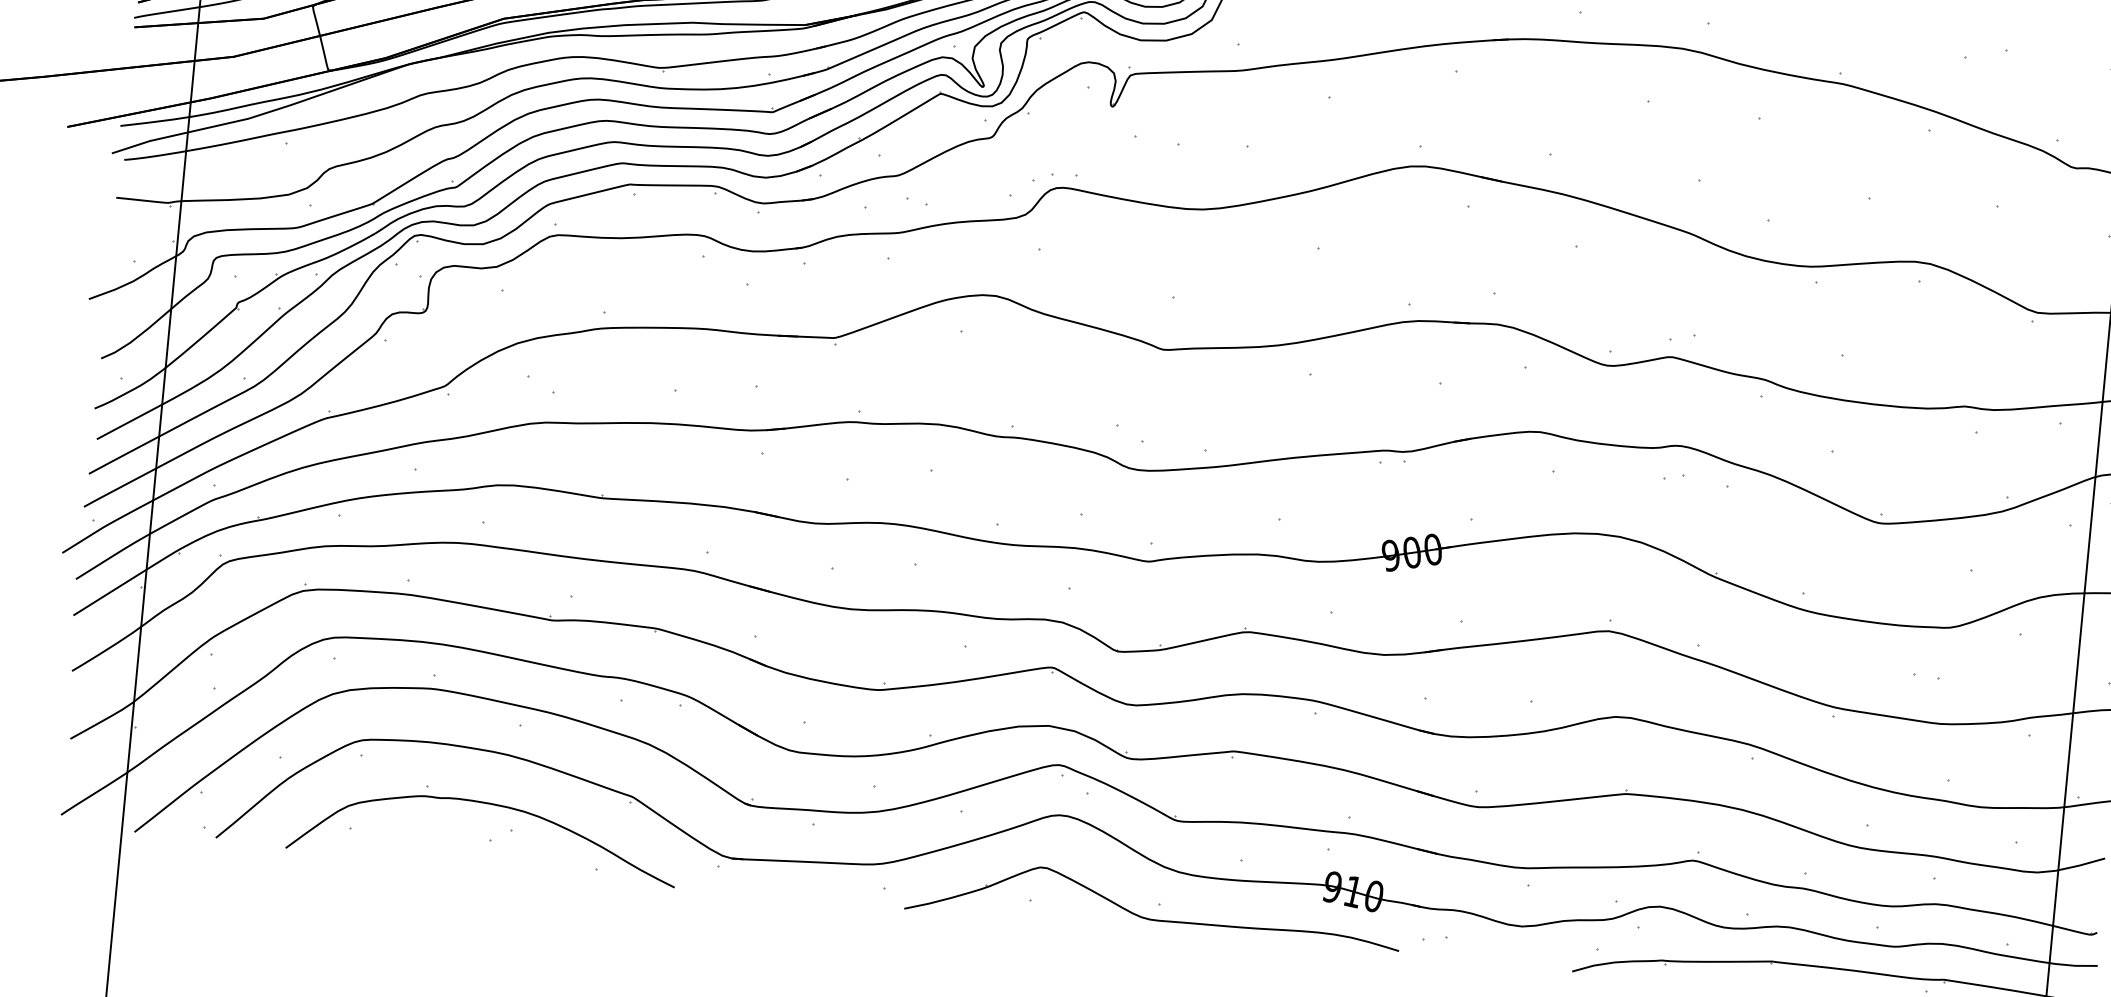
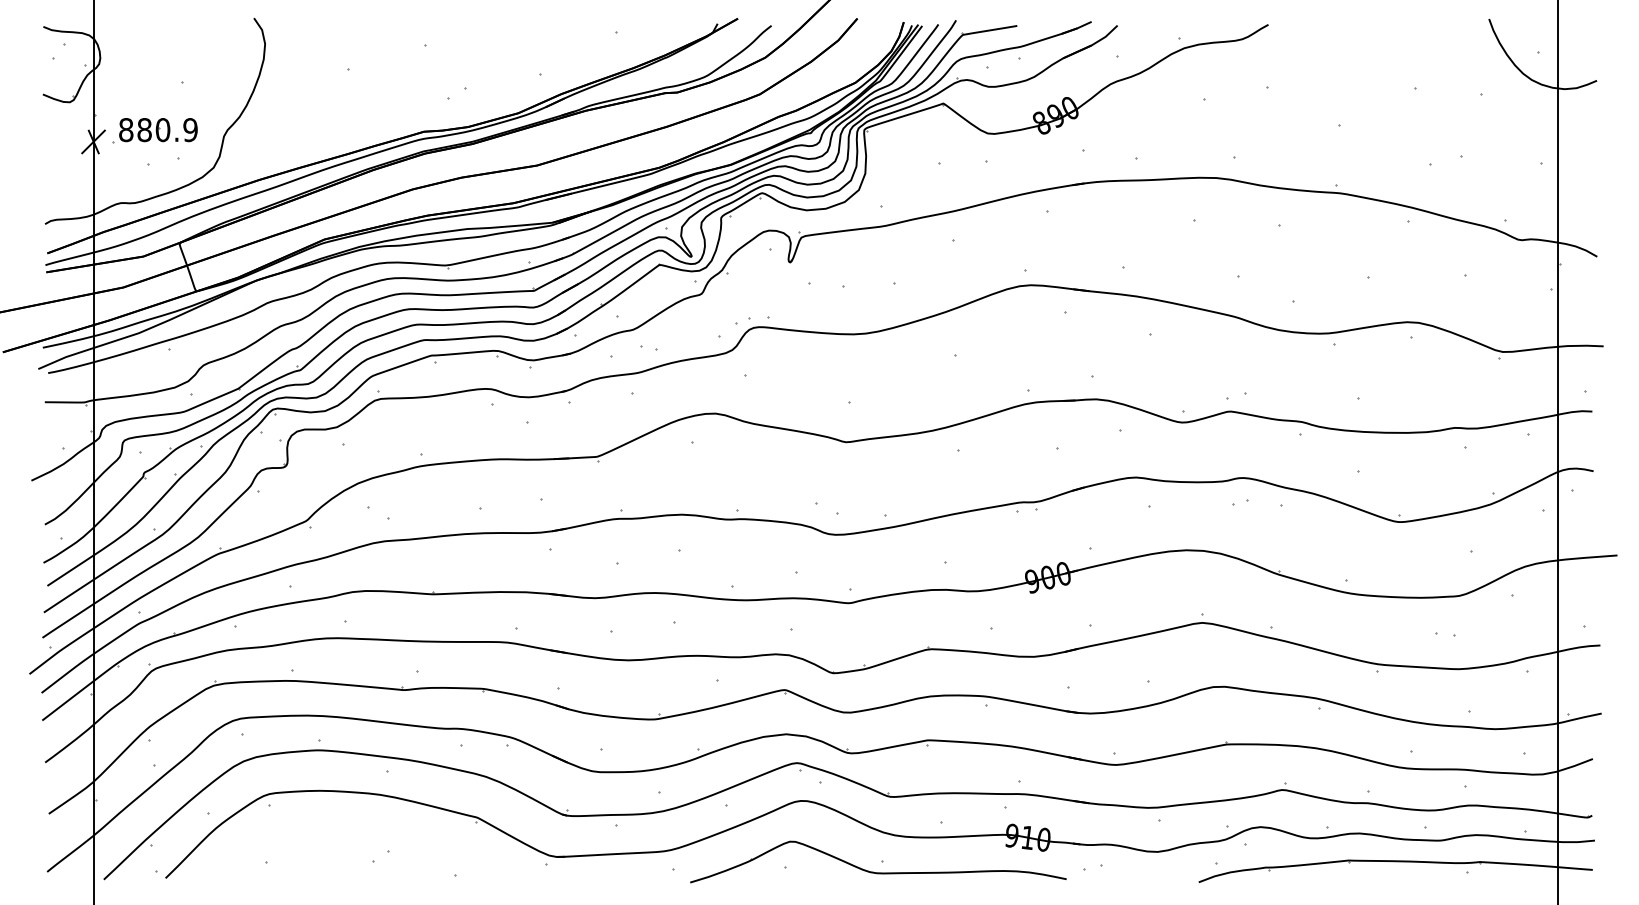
part: (485, 804) -> (366, 833), removed

